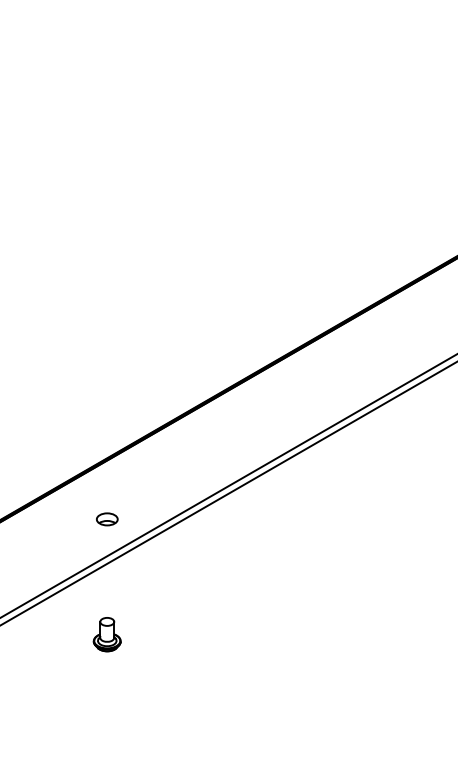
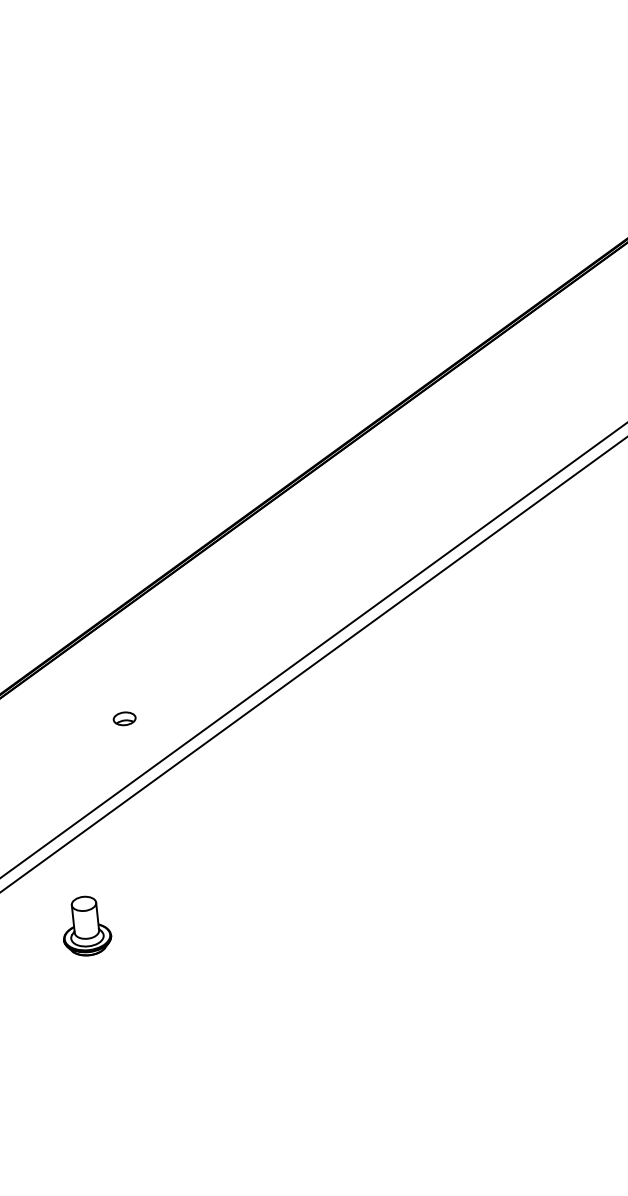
part: (107, 519) -> (124, 718), size x0.6
part: (106, 634) -> (84, 926), moved

